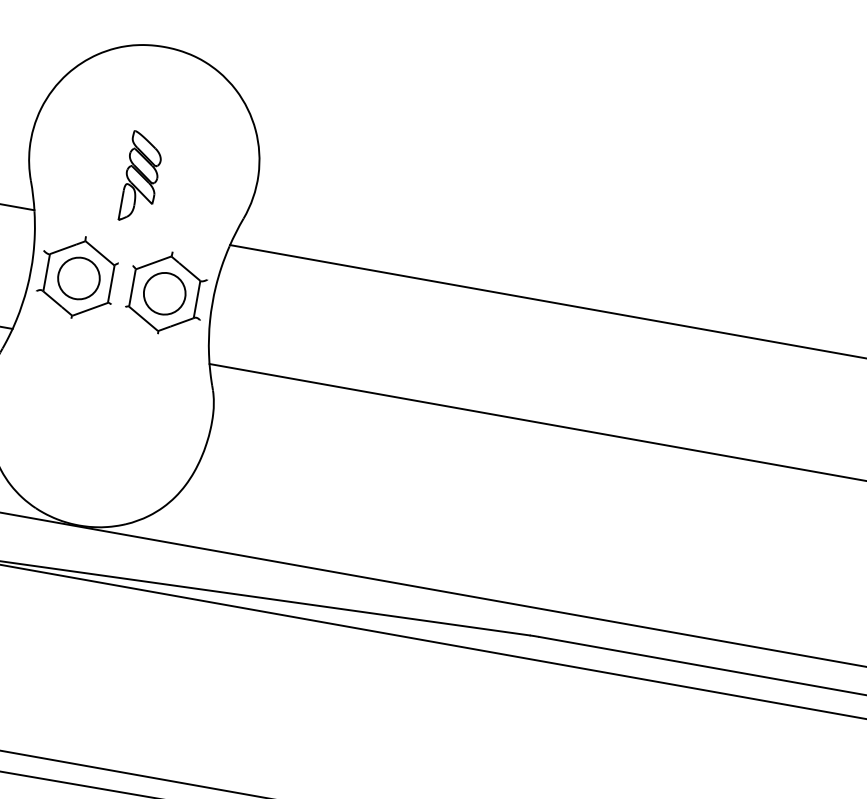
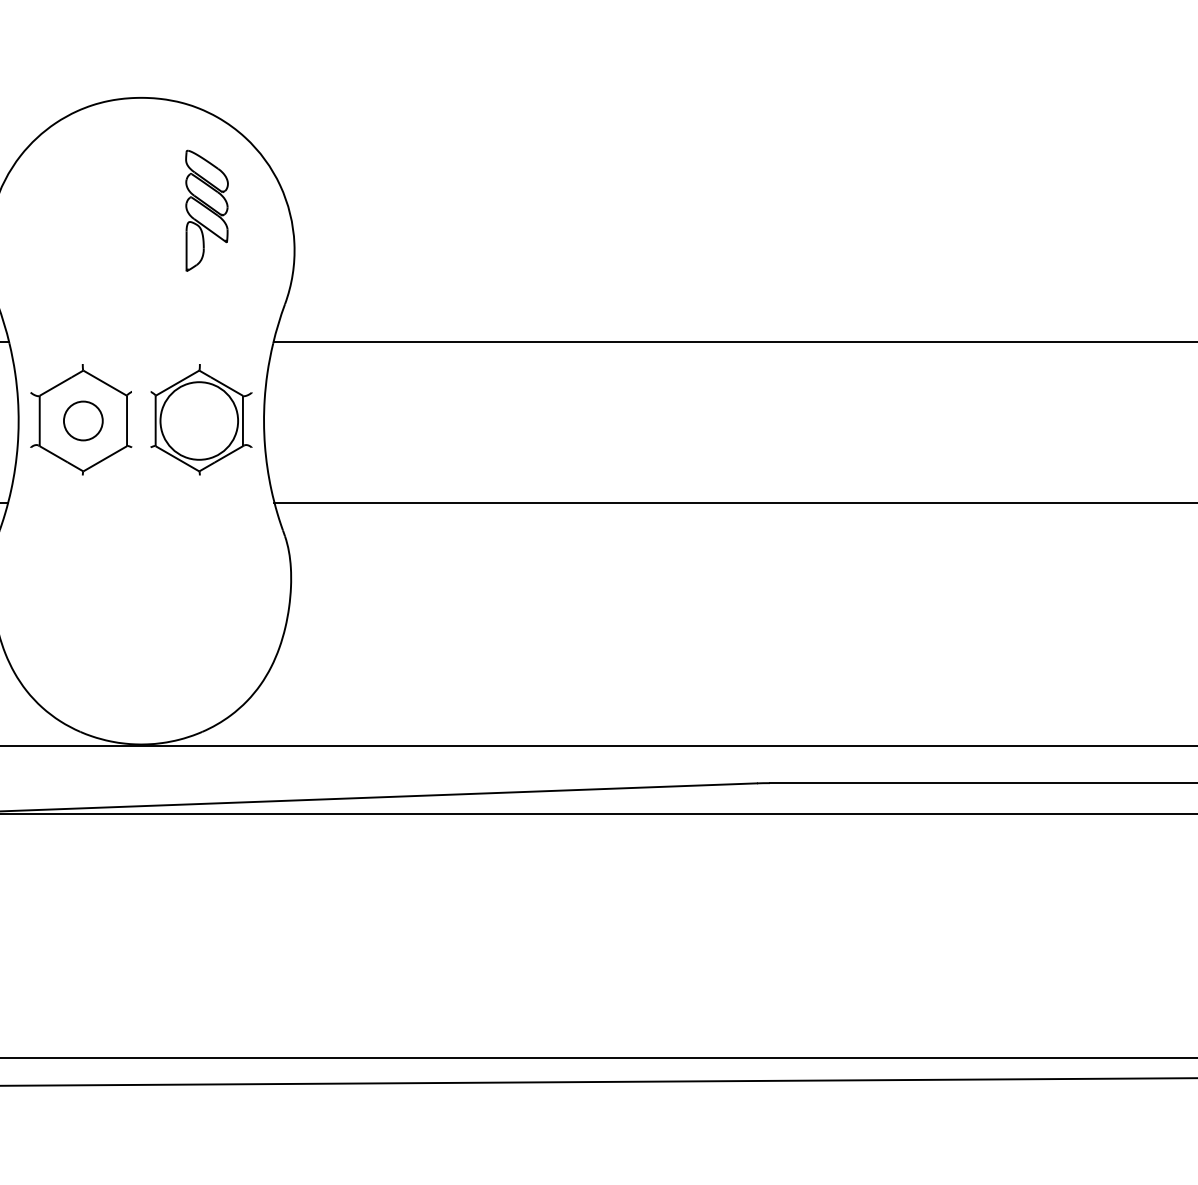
part: (141, 177) -> (206, 210), moved
circle: (79, 278) -> (83, 420), size x0.7
circle: (164, 293) -> (199, 420), size x1.4

